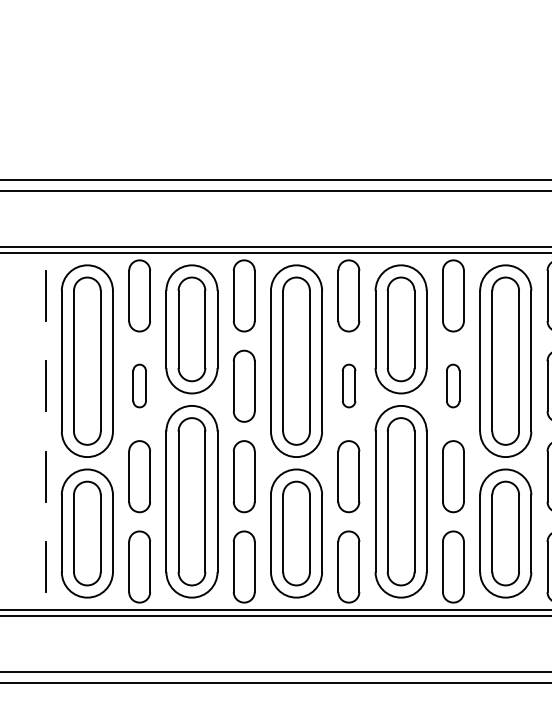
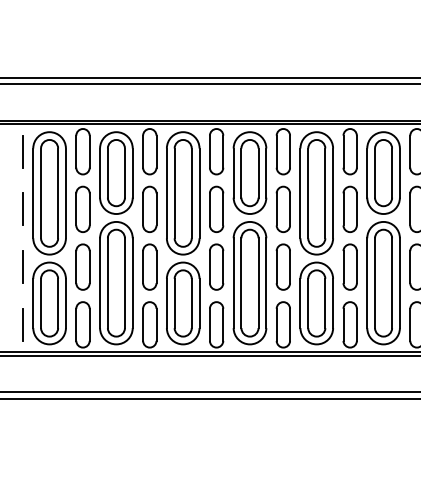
part: (138, 384) -> (82, 208), size x1.67
part: (348, 384) -> (216, 208), size x1.67
part: (452, 384) -> (282, 208), size x1.67

